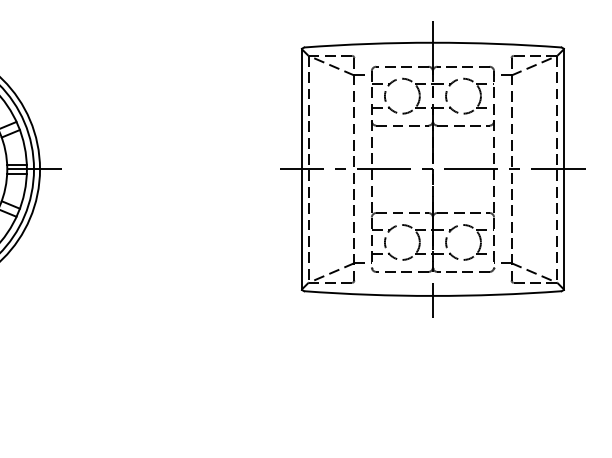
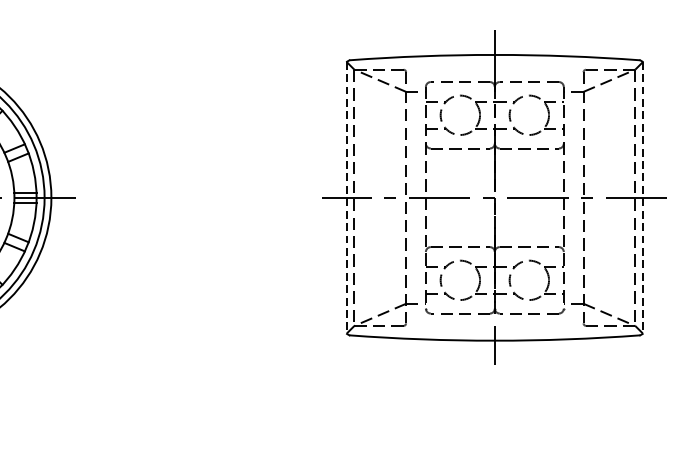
line: (301, 169) -> (346, 197), solid -> dashed
line: (563, 169) -> (642, 197), solid -> dashed

